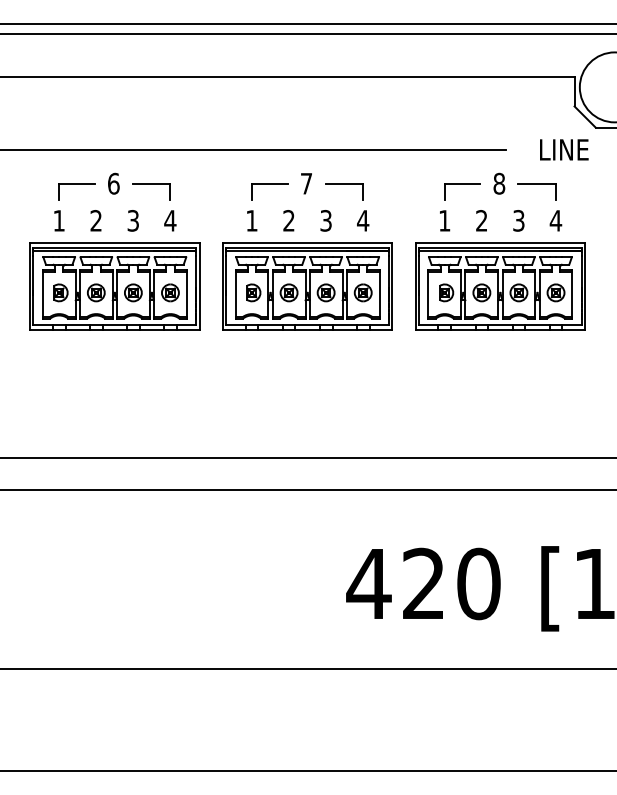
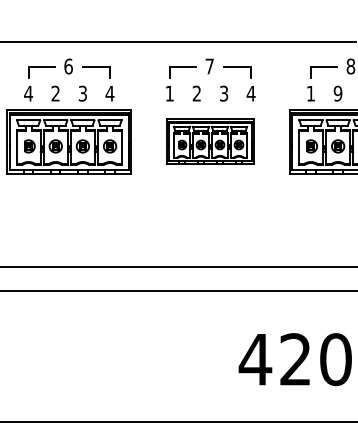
text: (58, 220) -> (28, 93), 1 -> 4
text: (481, 220) -> (337, 93), 2 -> 9
part: (307, 286) -> (210, 141), size x0.7

